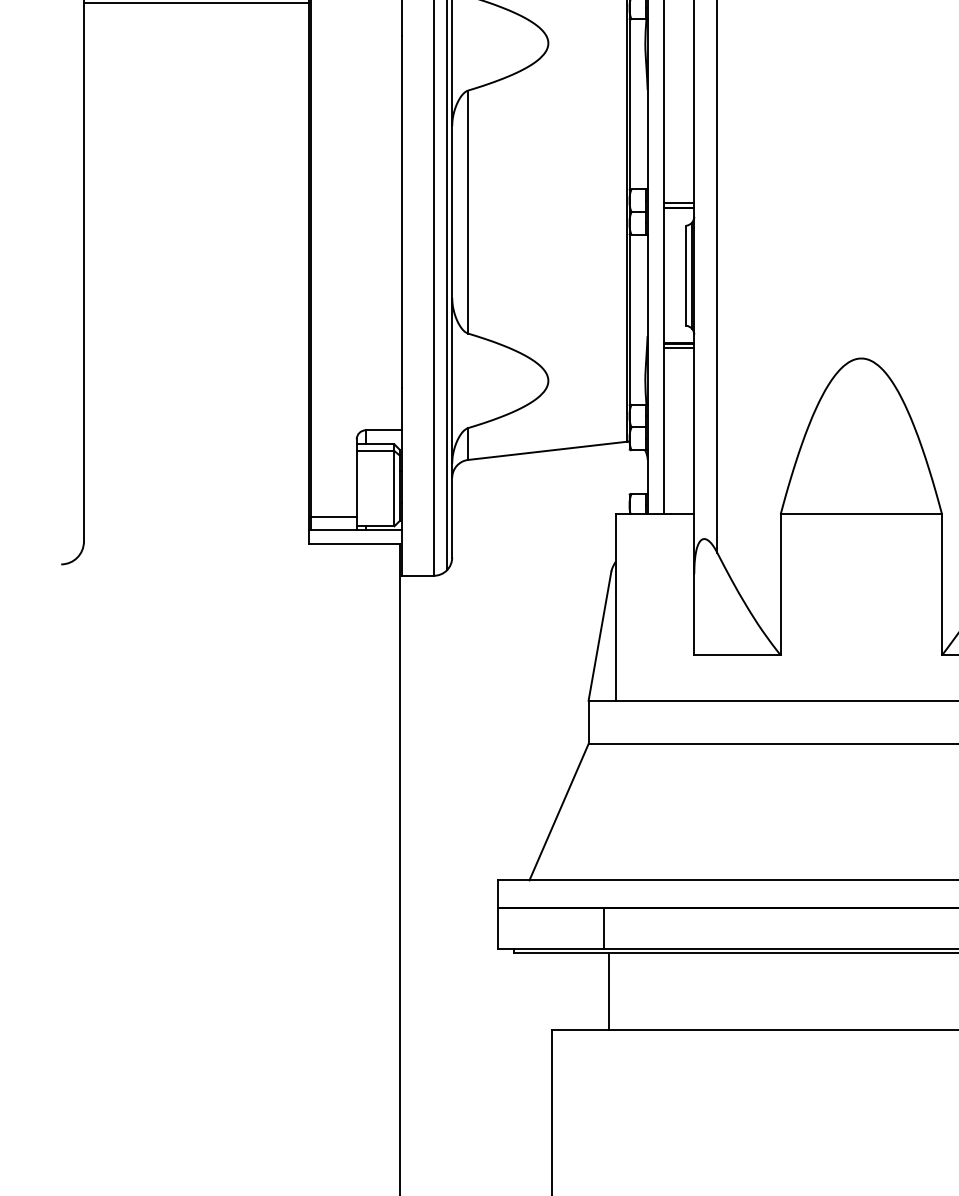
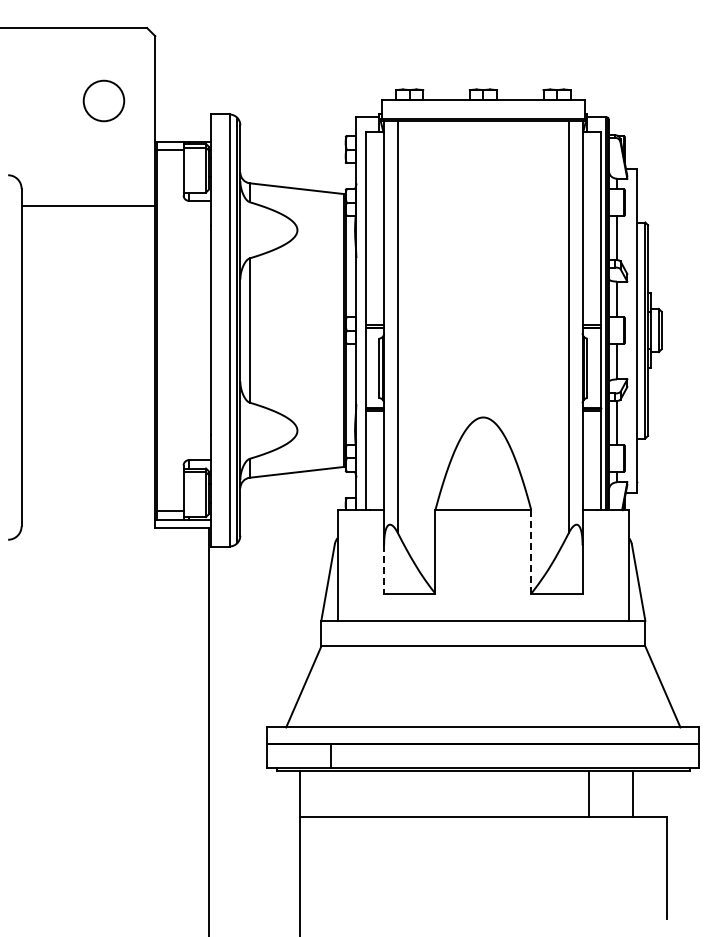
line: (942, 584) -> (531, 551), solid -> dashed
line: (694, 616) -> (384, 570), solid -> dashed
line: (609, 991) -> (299, 793), moved

